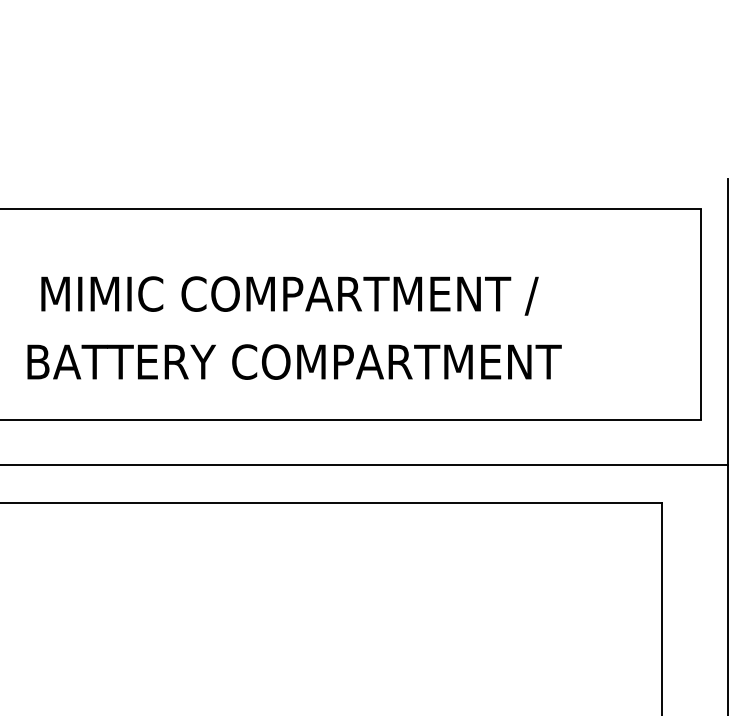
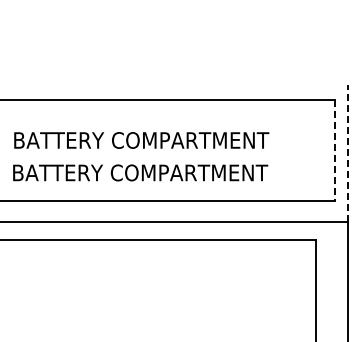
text: (296, 296) -> (141, 141), MIMIC COMPARTMENT / -> BATTERY COMPARTMENT
line: (700, 315) -> (334, 150), solid -> dashed
line: (727, 321) -> (347, 153), solid -> dashed

